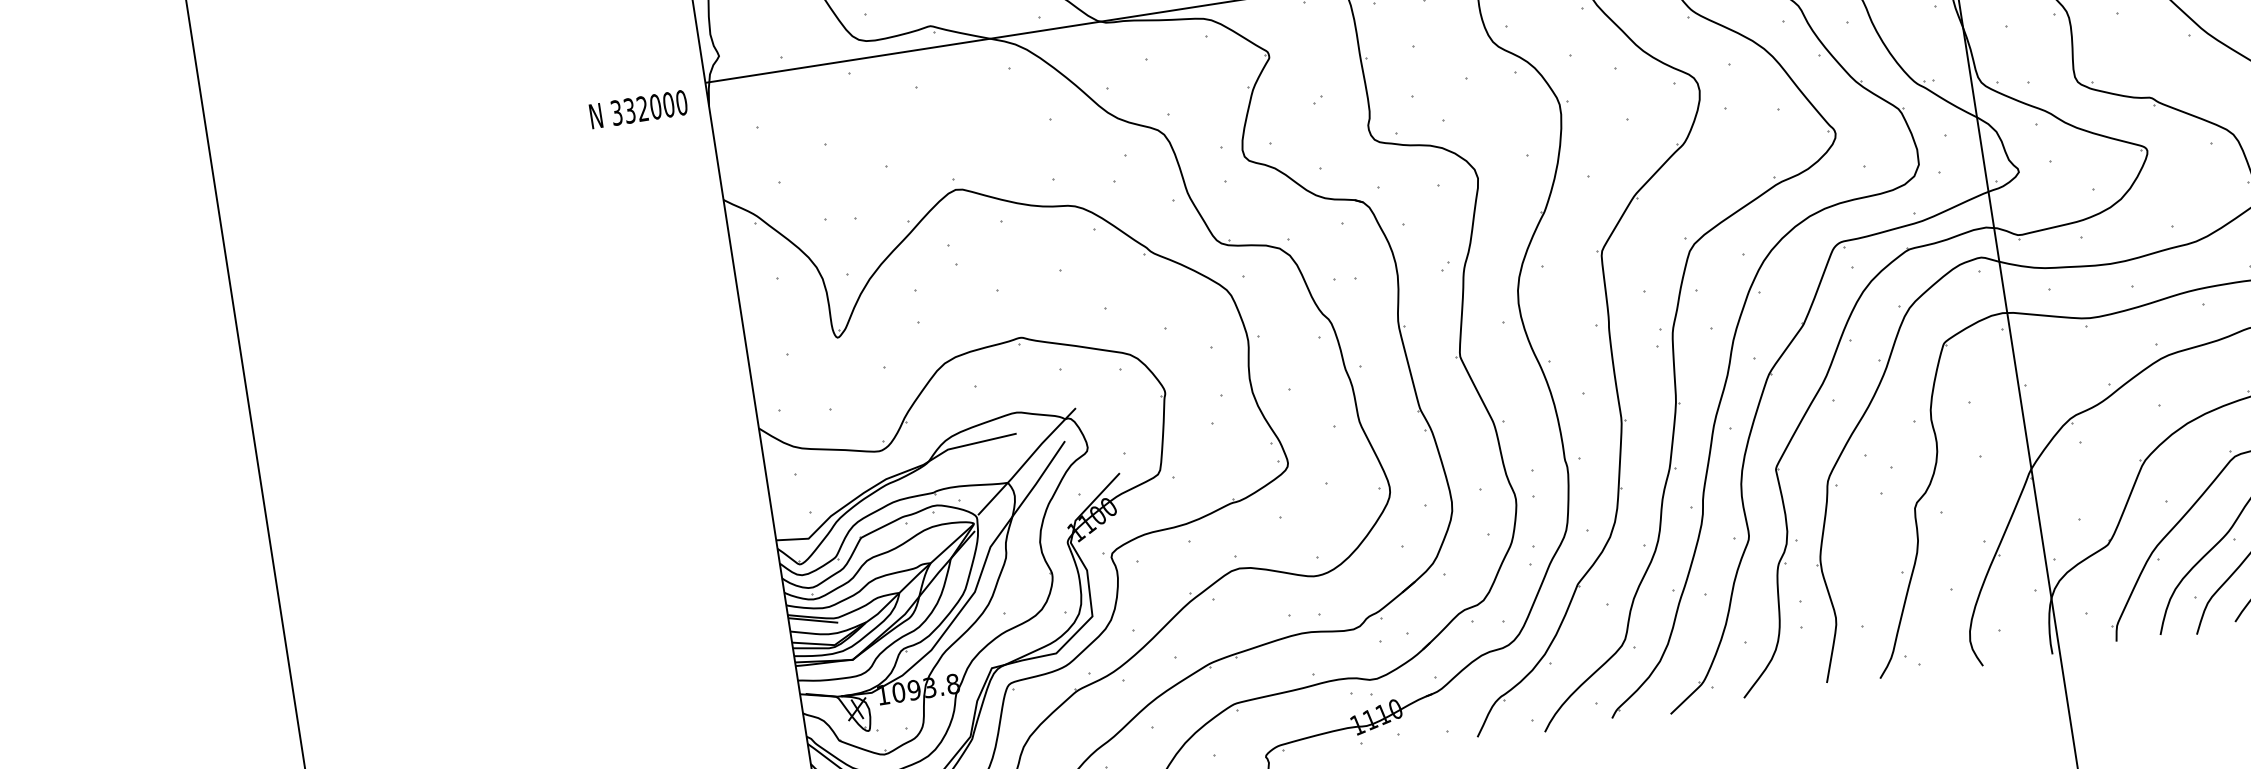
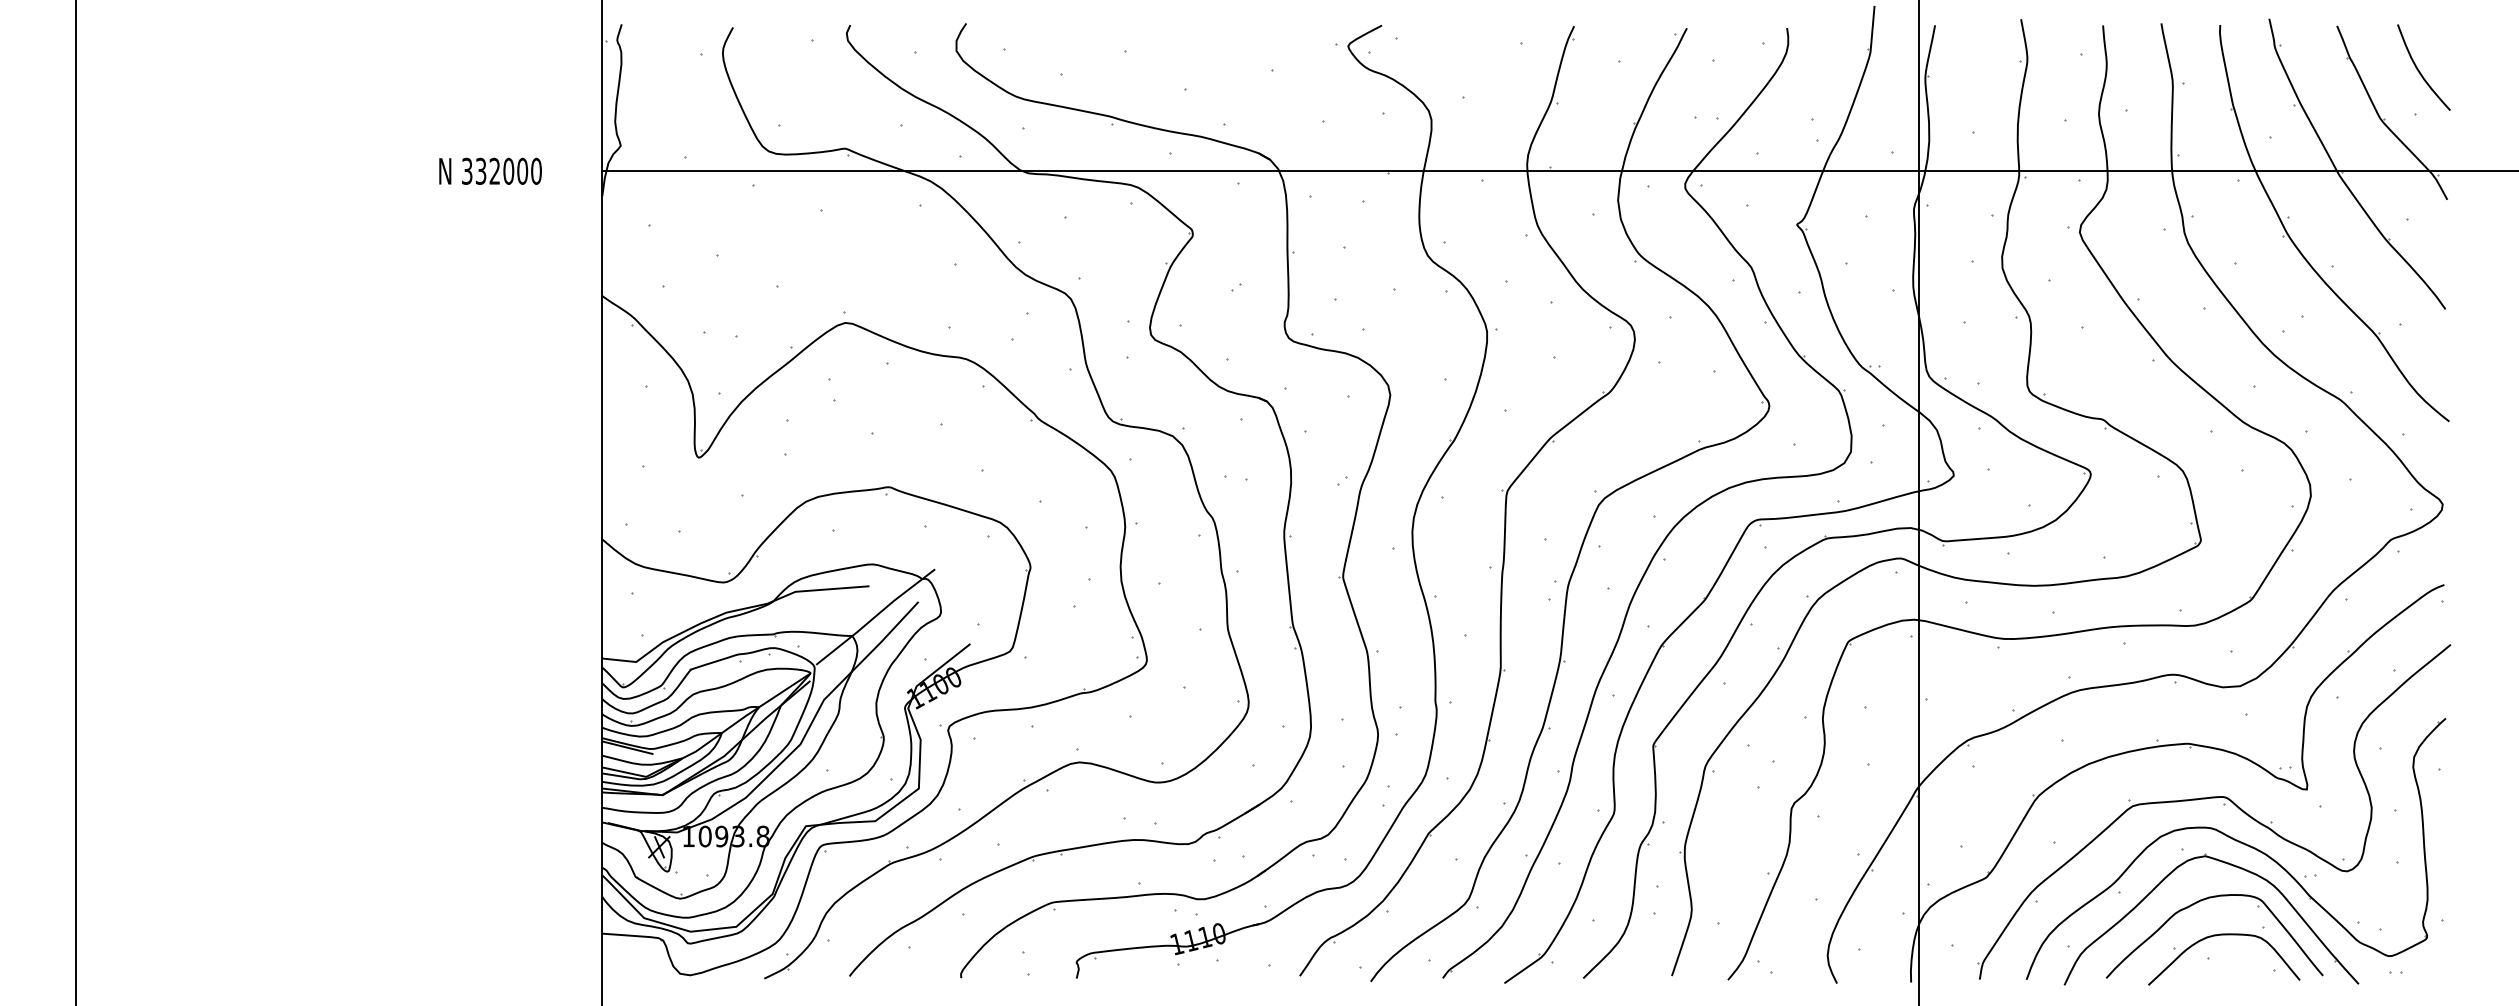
text: (638, 108) -> (490, 170), moved

